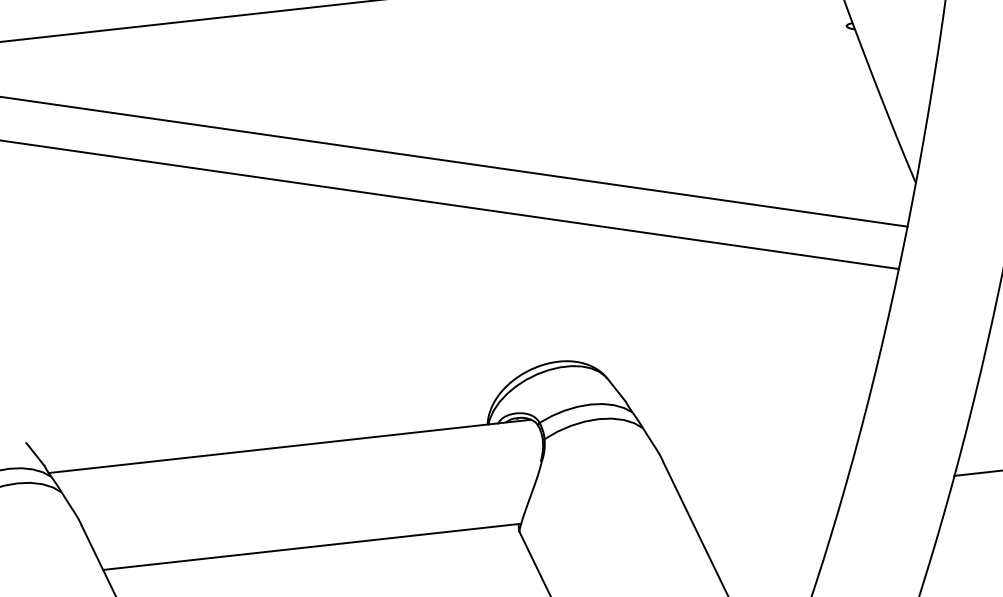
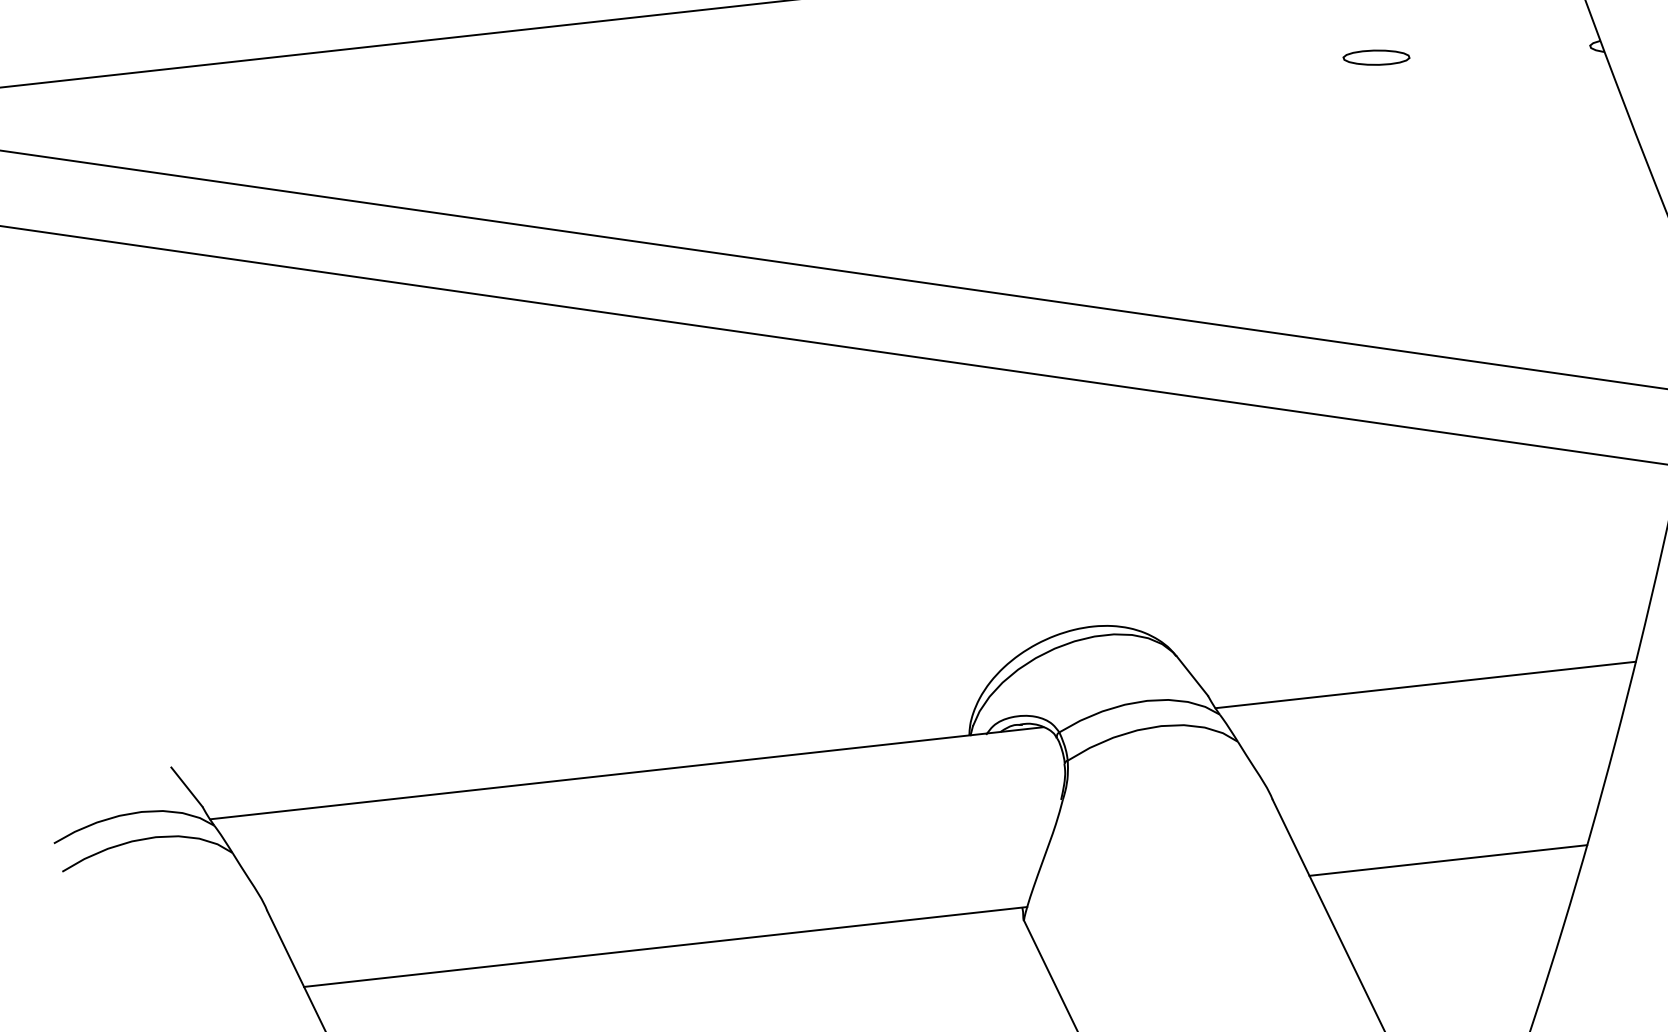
part: (723, 32) -> (1377, 57), added
line: (751, 394) -> (1425, 683), added
line: (764, 496) -> (1448, 859), added

